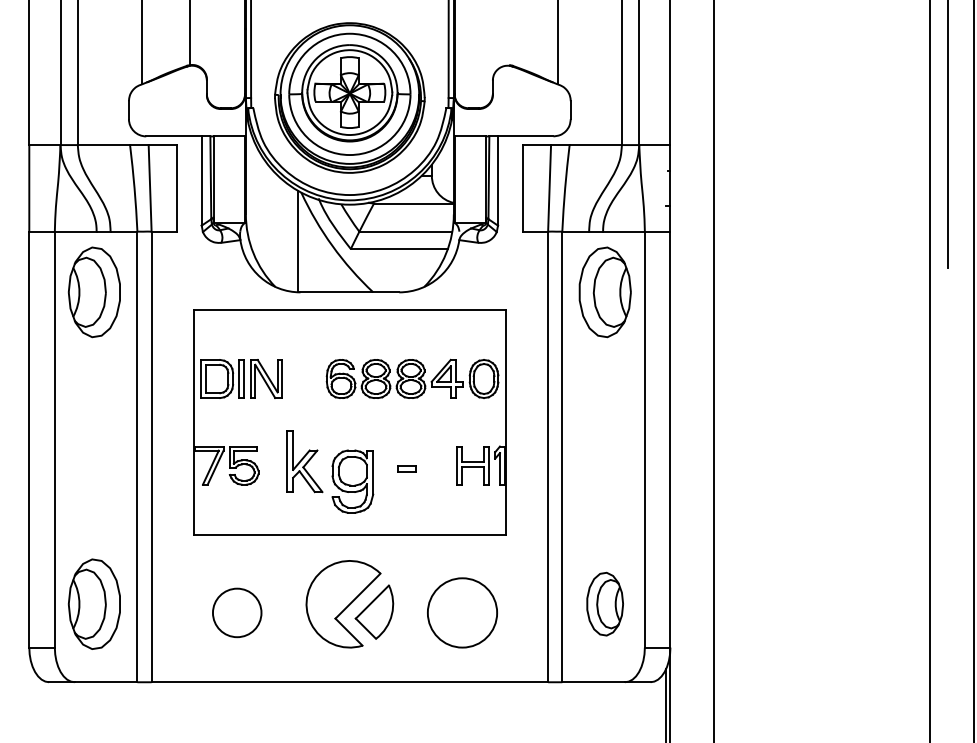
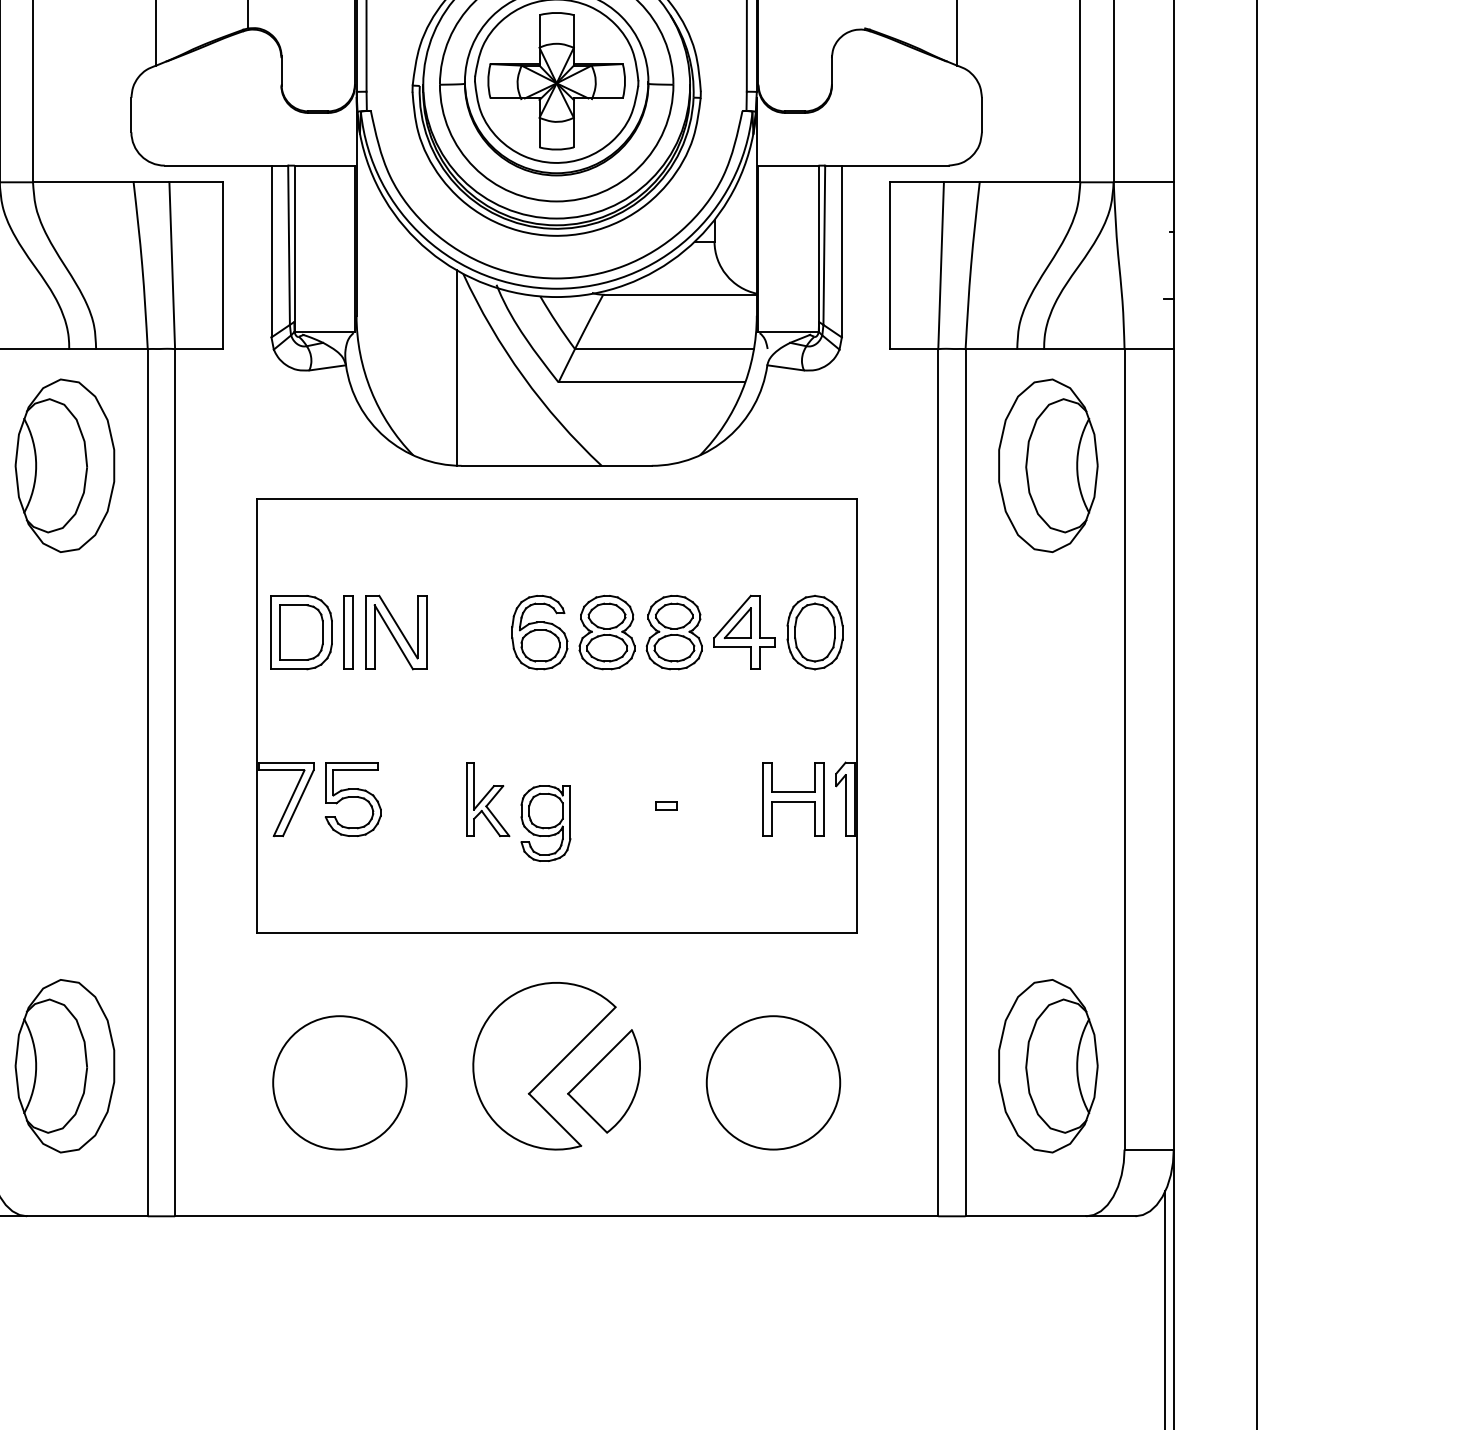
part: (407, 468) -> (667, 804), size x0.62
part: (329, 472) -> (517, 812), size x0.62
part: (604, 603) -> (1046, 1064), size x1.43
circle: (236, 612) -> (338, 1082), size x1.43

